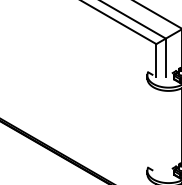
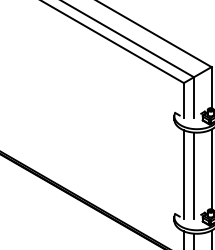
line: (155, 130) -> (183, 174), added
line: (165, 131) -> (193, 175), added

